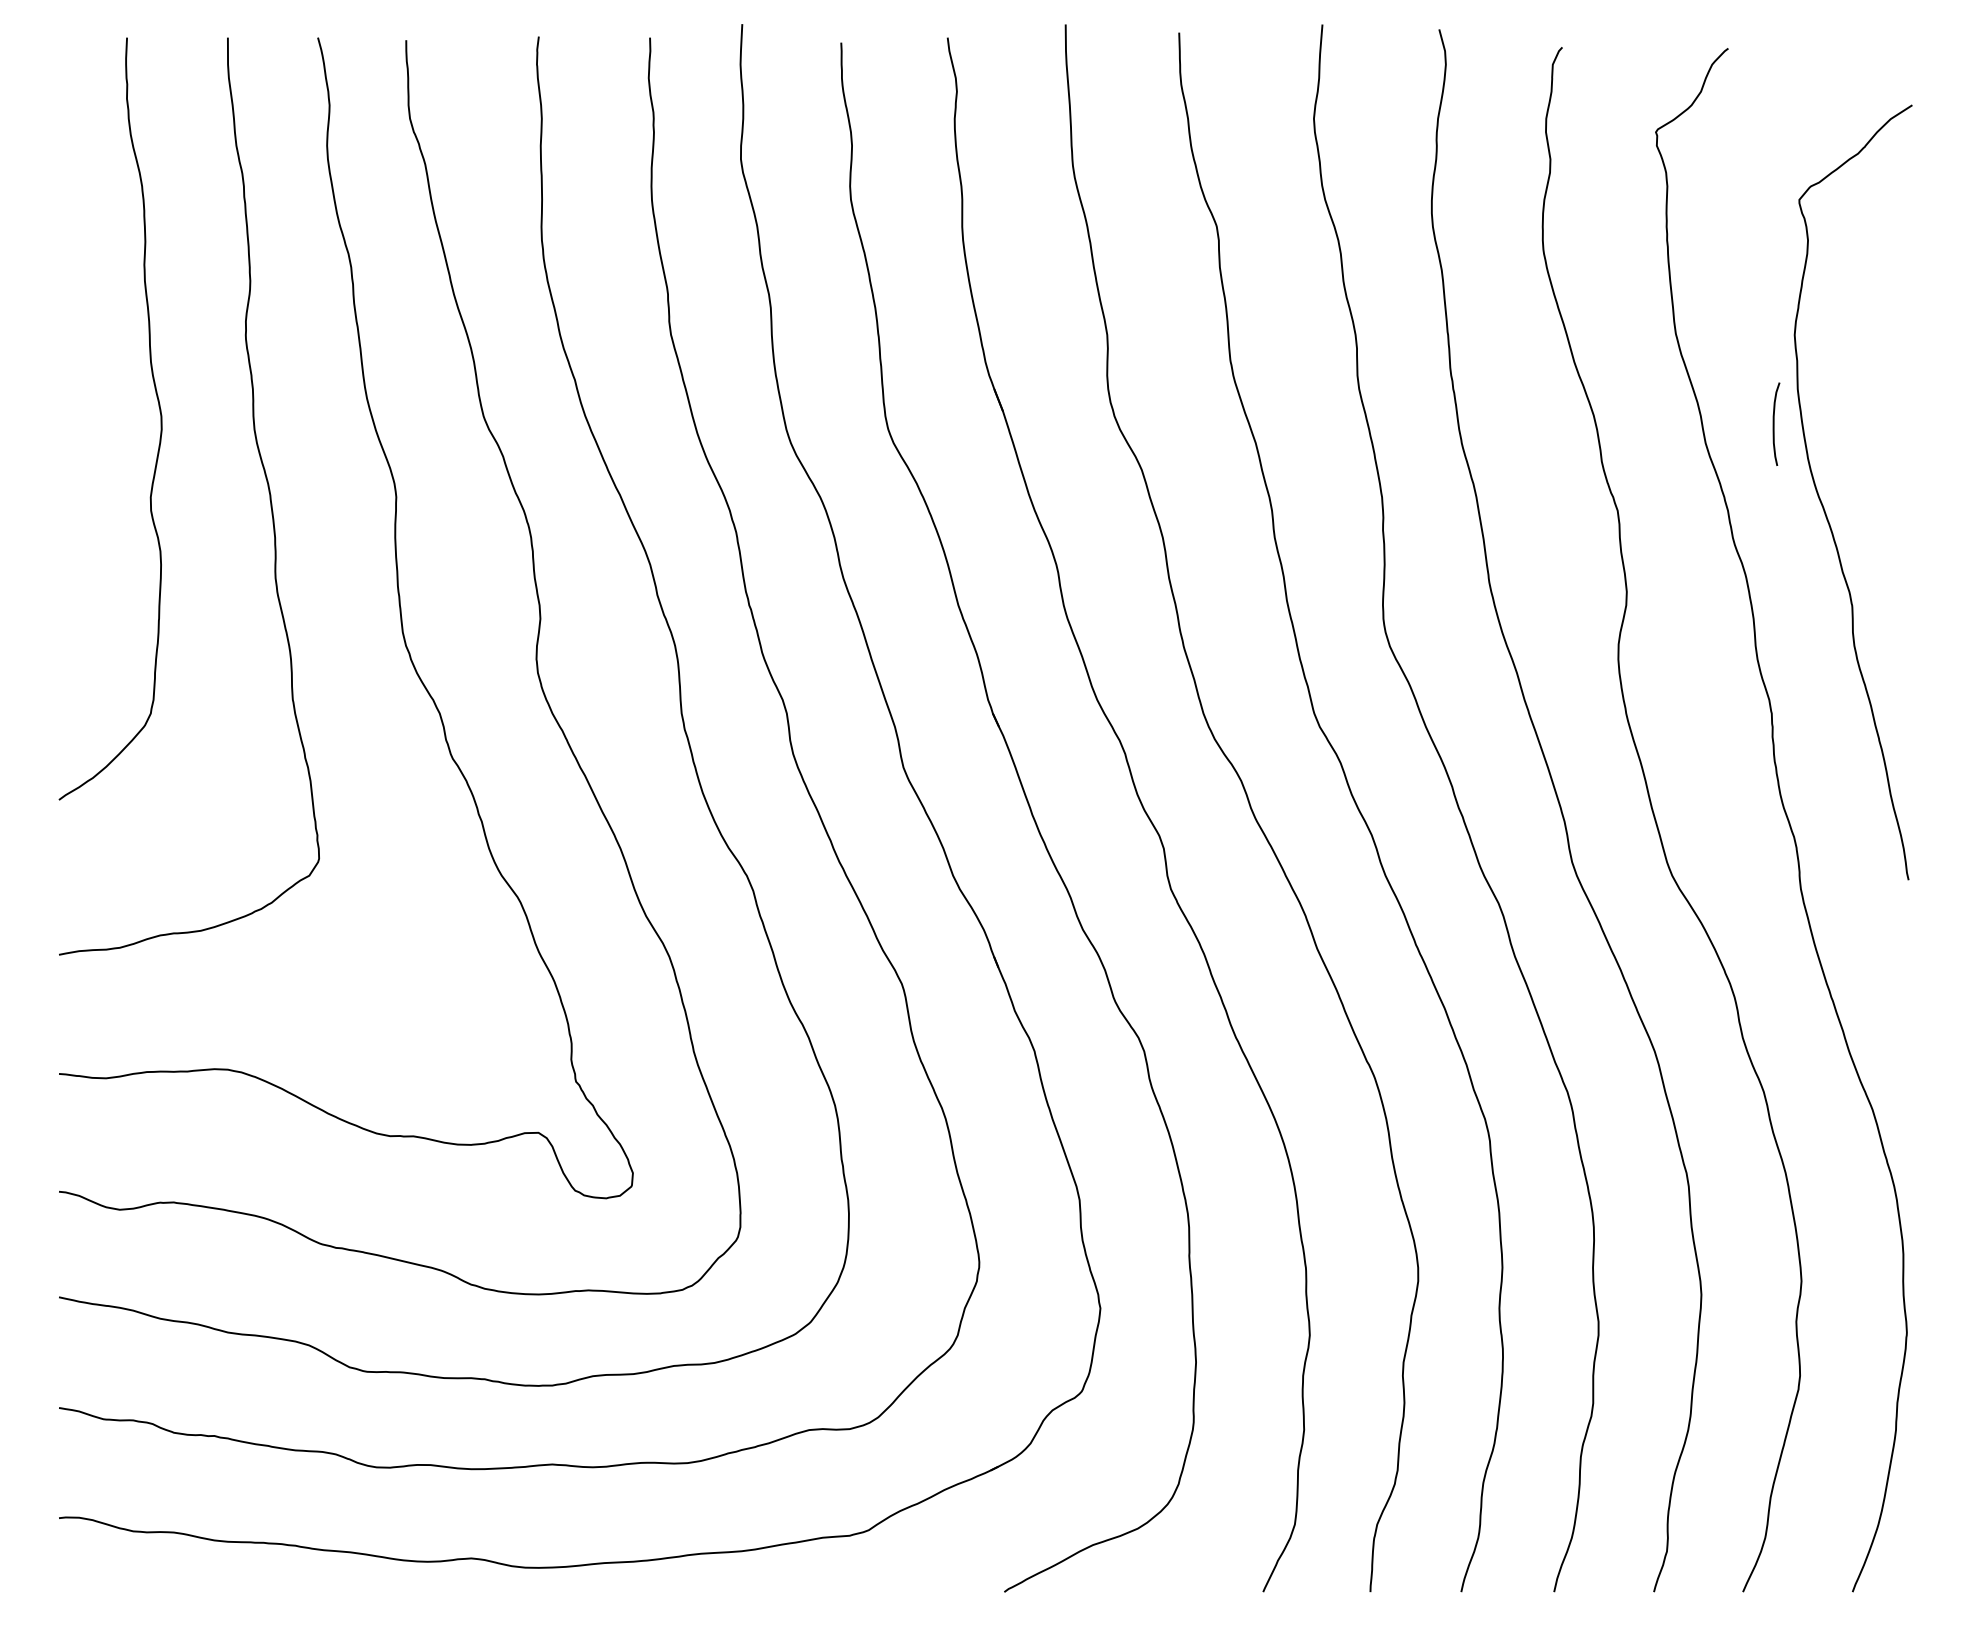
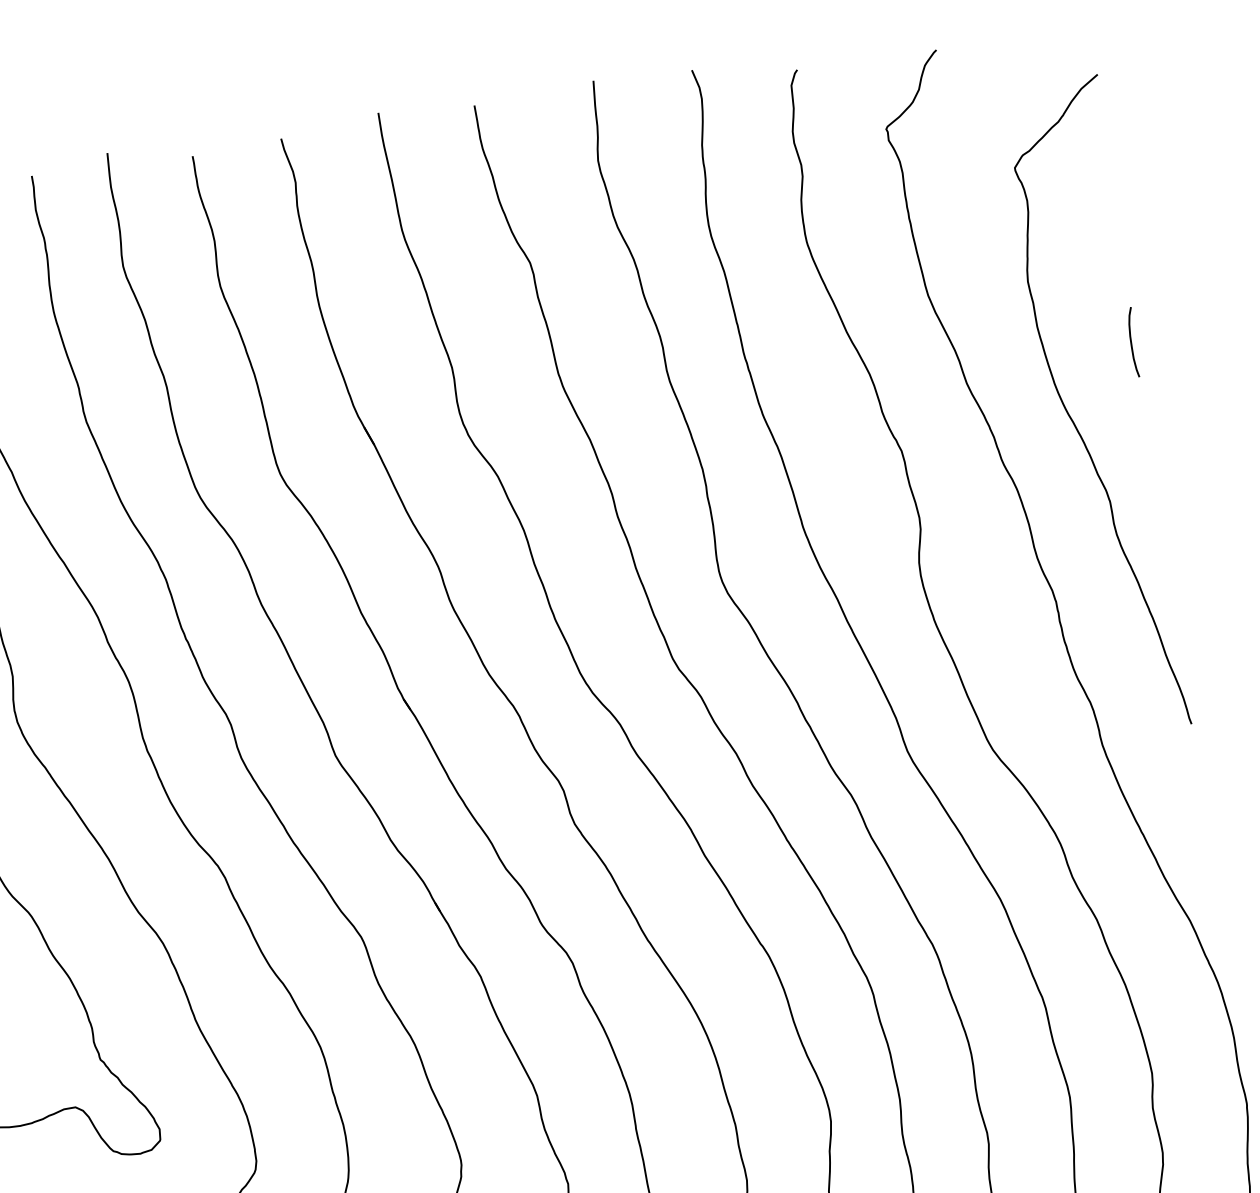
curve: (1774, 423) -> (1131, 342), moved

